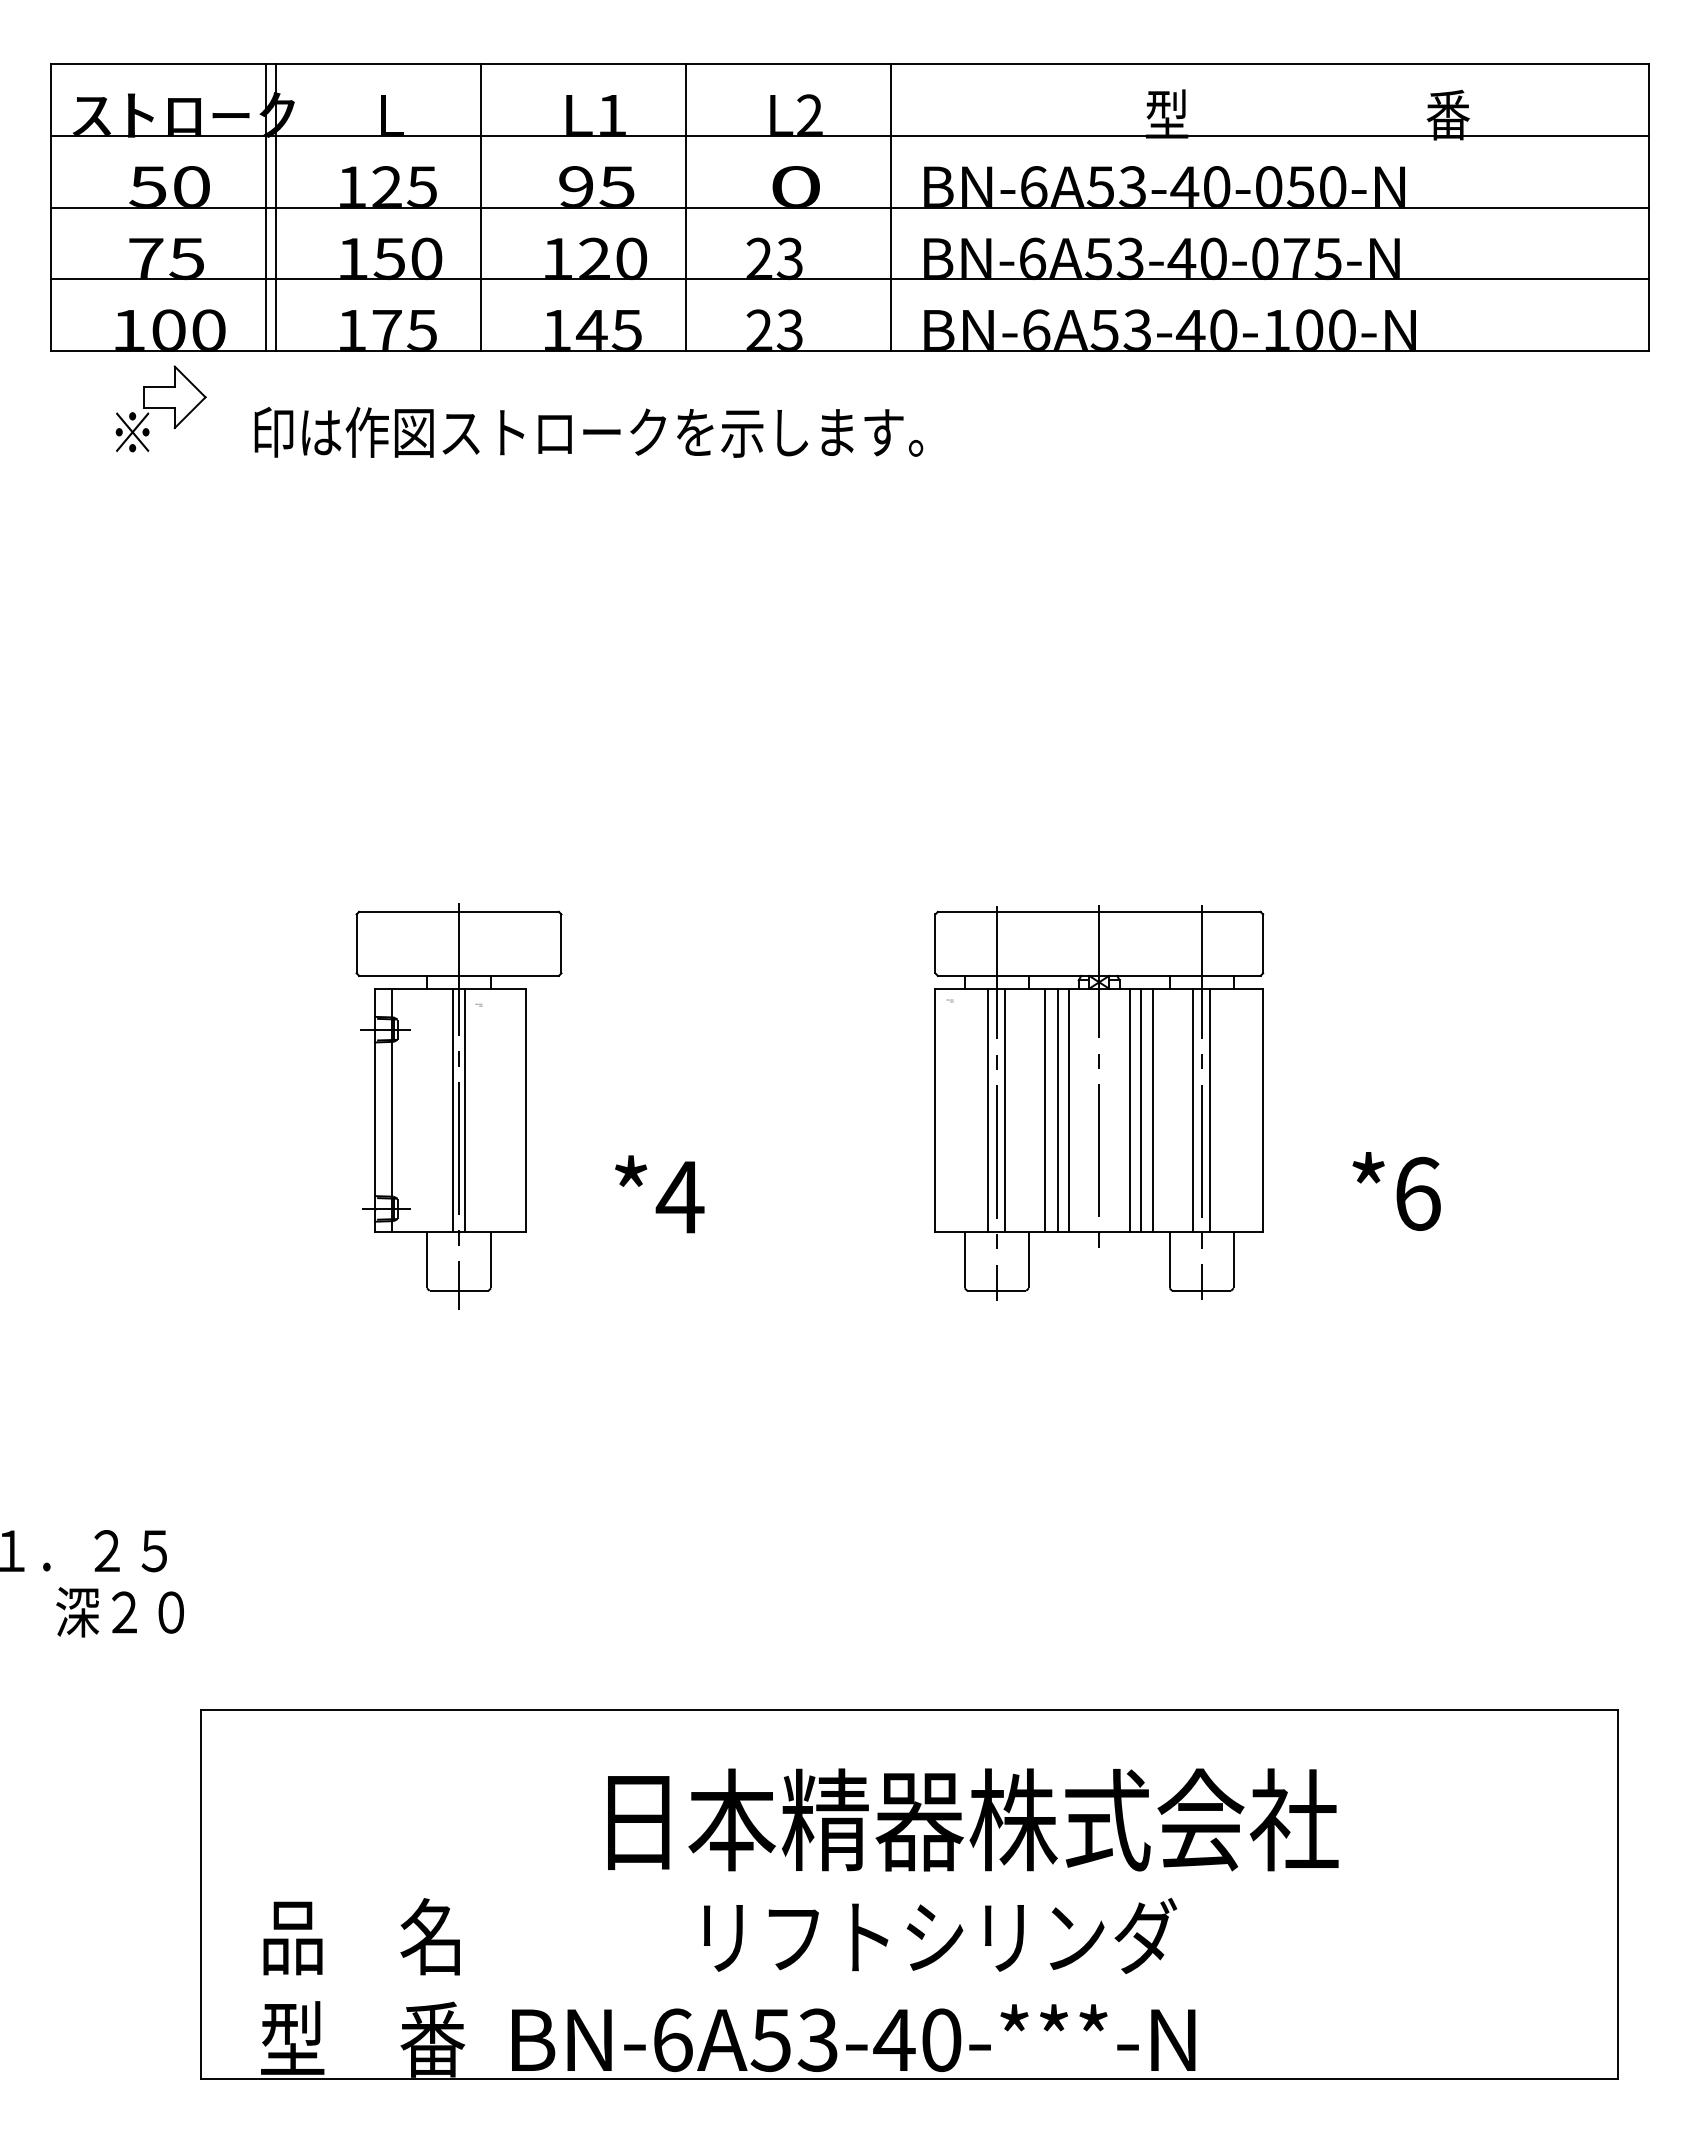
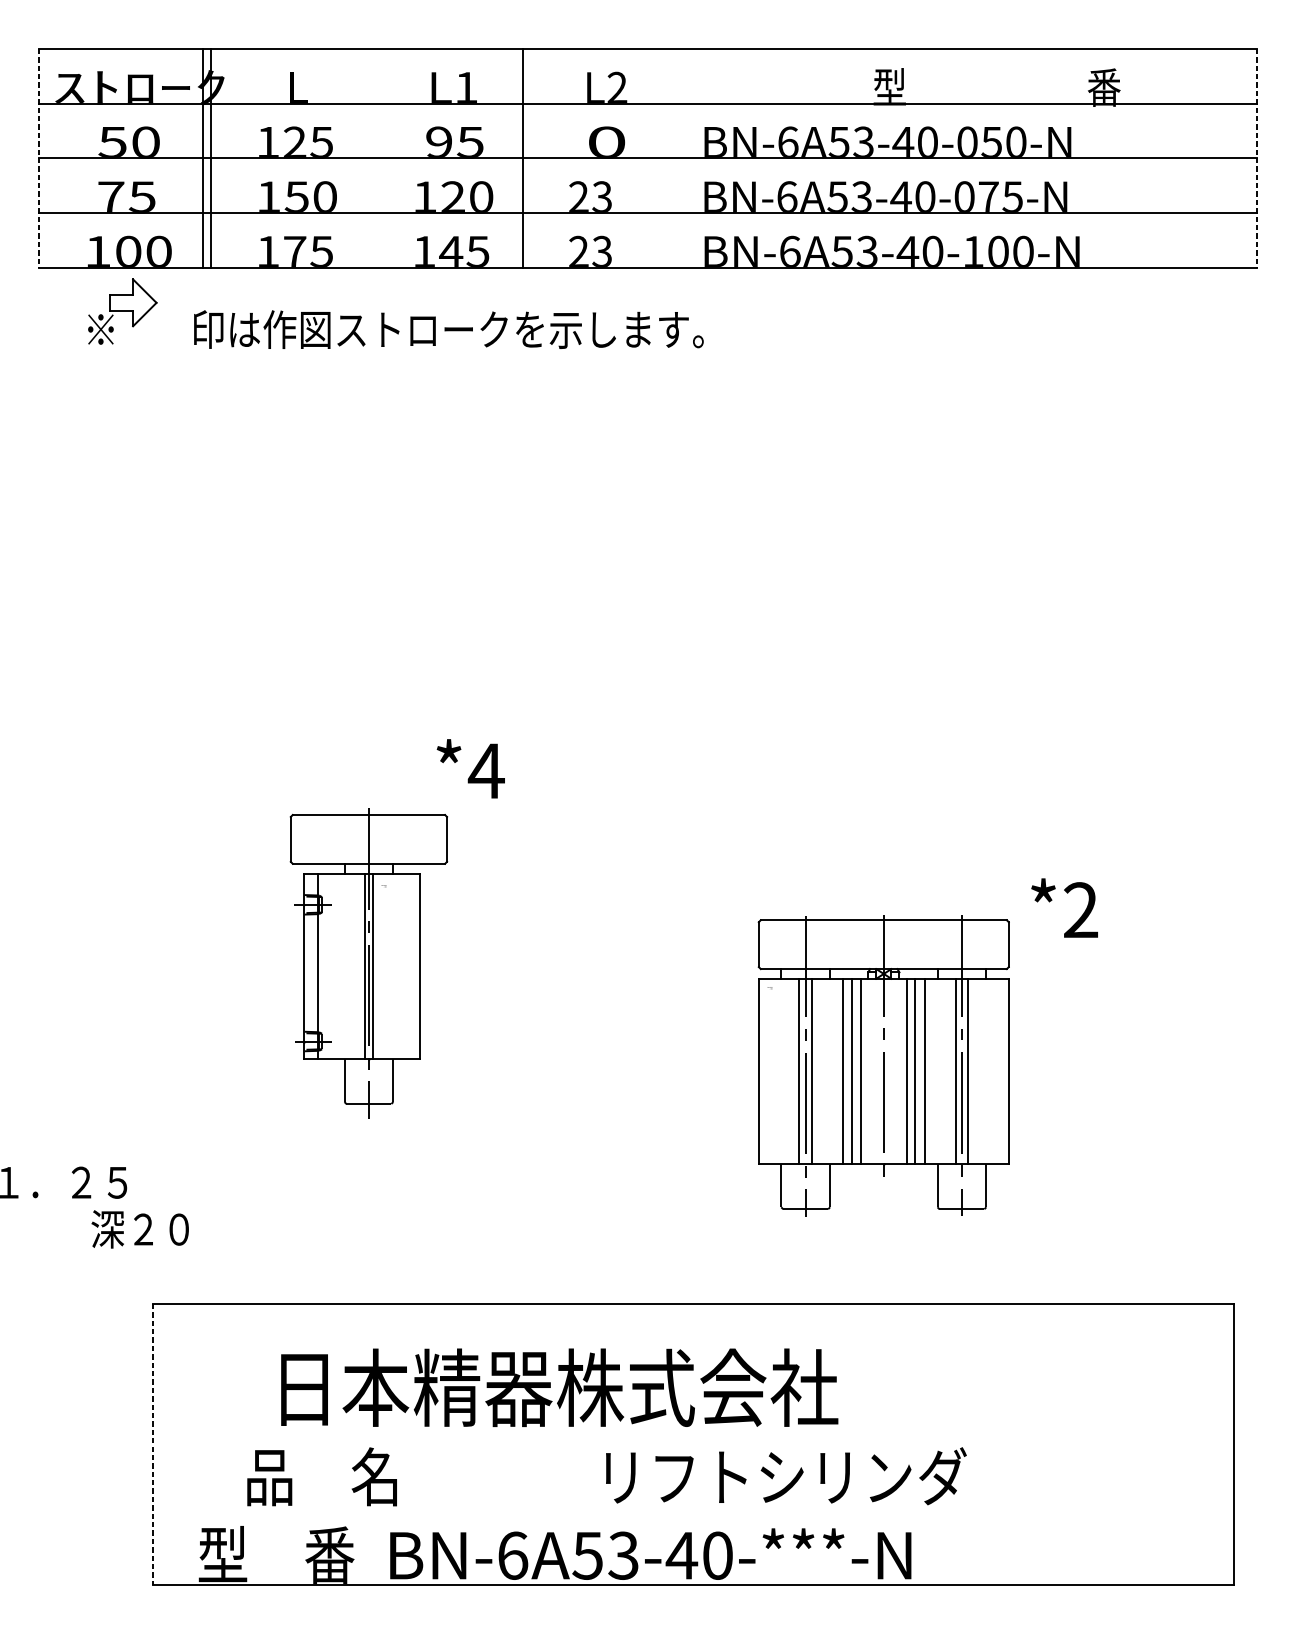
line: (481, 207) -> (366, 158), removed
line: (890, 207) -> (678, 158), removed
line: (51, 208) -> (39, 158), solid -> dashed
line: (1648, 208) -> (1256, 158), solid -> dashed
part: (1099, 1102) -> (884, 1065), moved
part: (458, 1106) -> (368, 963), moved
text: (1417, 1193) -> (1080, 910), *6 -> *2
text: (659, 1194) -> (470, 768), moved
text: (119, 1612) -> (139, 1229), moved
text: (973, 1819) -> (559, 1387), moved
line: (201, 1894) -> (153, 1444), solid -> dashed
text: (940, 1935) -> (786, 1475), moved
text: (361, 1936) -> (321, 1476), moved

